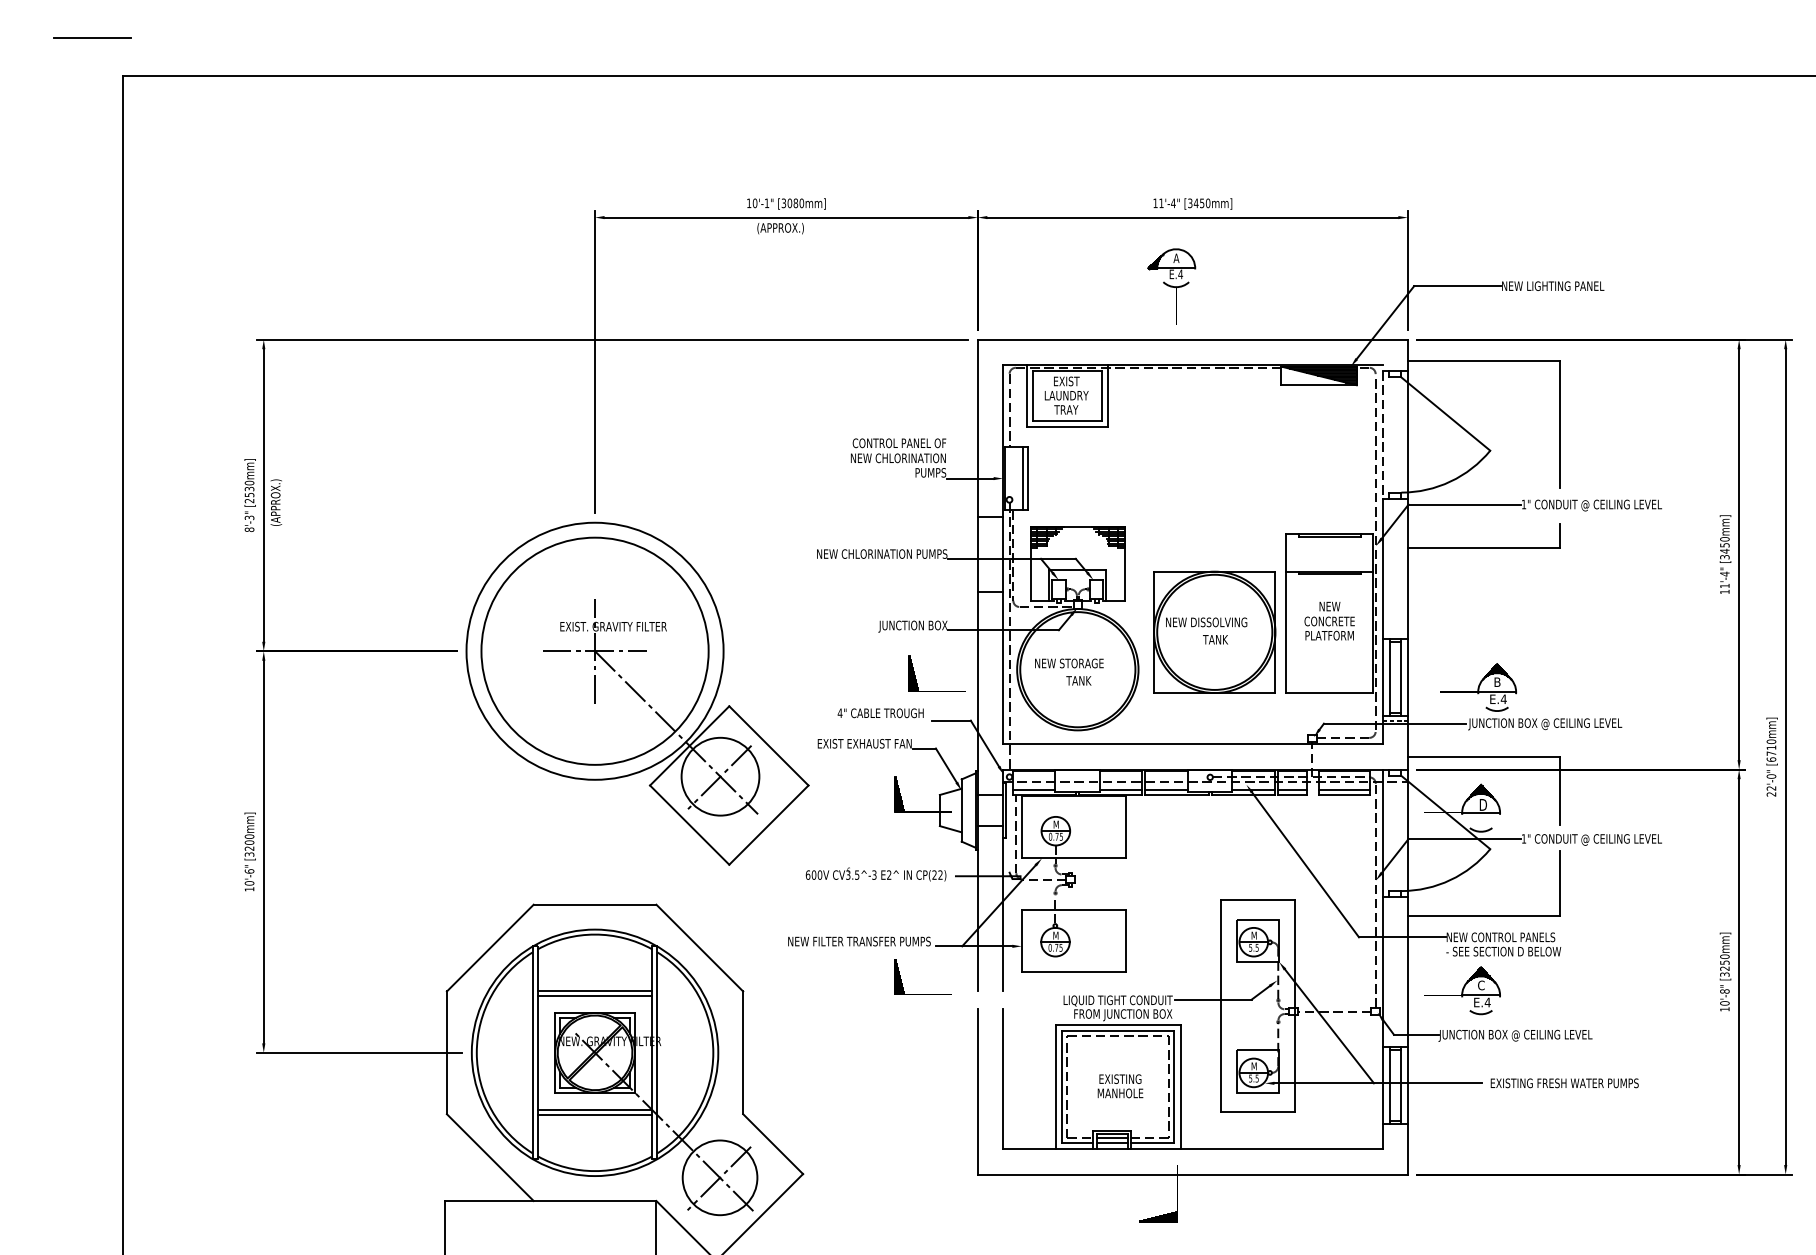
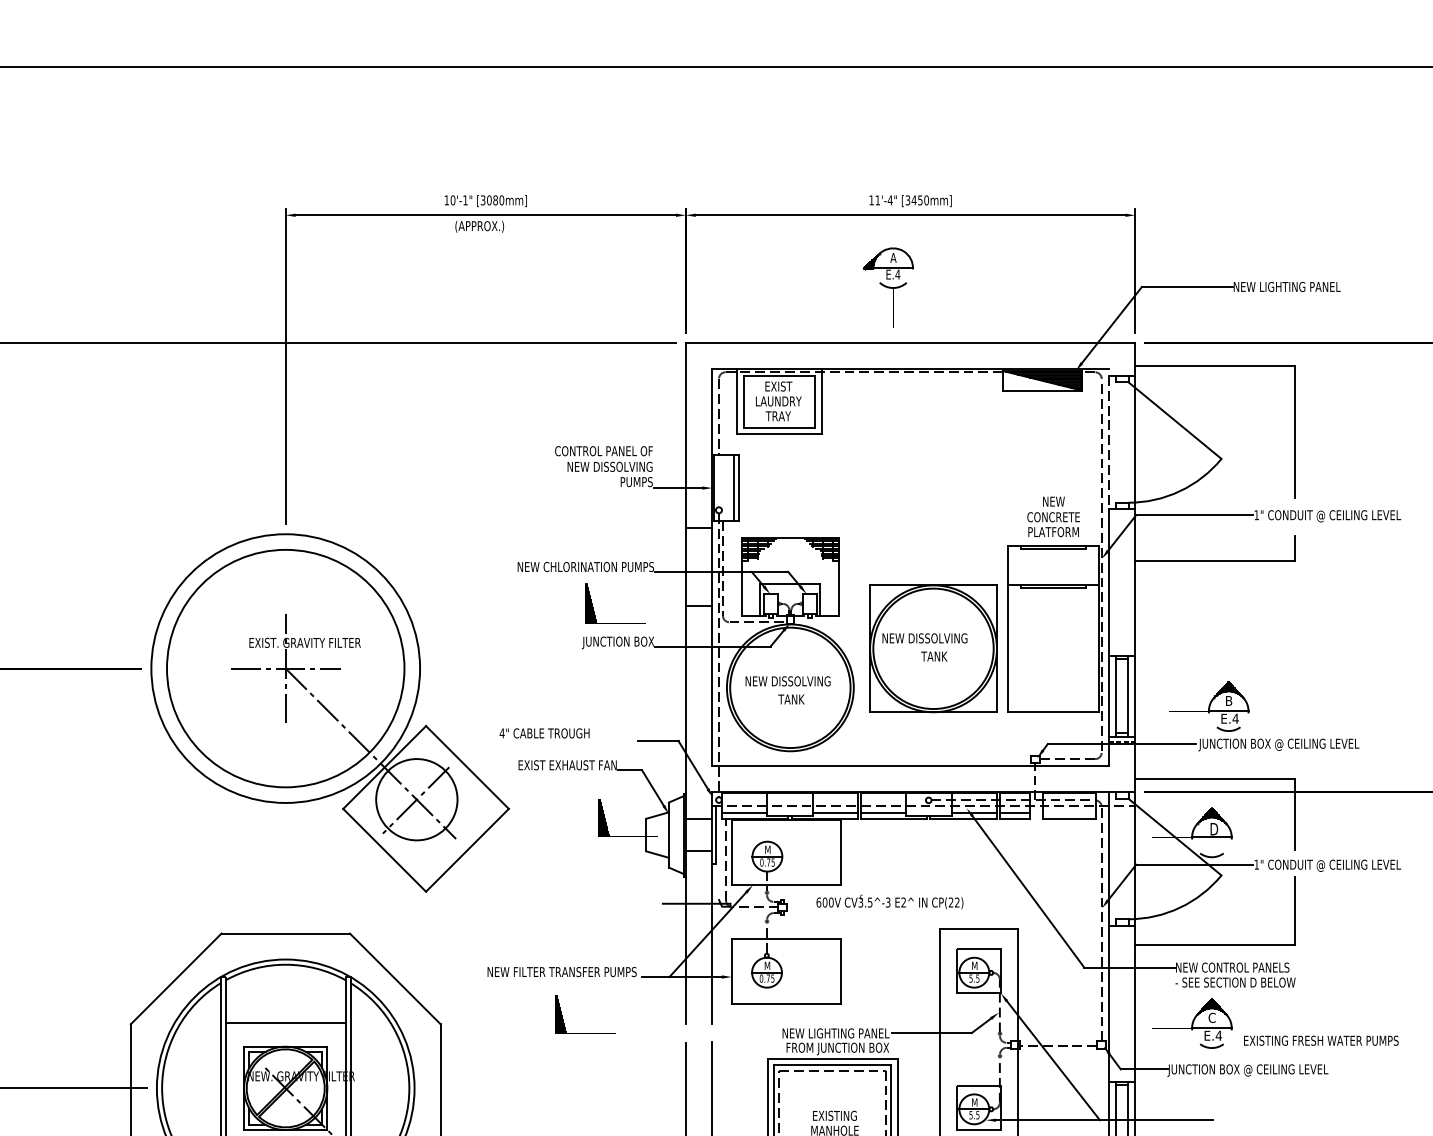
text: (897, 458) -> (601, 467), NEW CHLORINATION -> NEW DISSOLVING
text: (1329, 620) -> (1053, 516), moved
text: (1088, 663) -> (801, 681), NEW STORAGE -> NEW DISSOLVING
part: (936, 691) -> (615, 623), moved
text: (880, 713) -> (544, 733), moved
line: (1344, 789) -> (1069, 813), removed
text: (875, 874) -> (889, 901), moved
part: (922, 994) -> (585, 1033), moved
line: (594, 995) -> (285, 1028), removed
text: (1117, 1000) -> (831, 1033), LIQUID TIGHT CONDUIT -> NEW LIGHTING PANEL
text: (1564, 1083) -> (1321, 1040), moved

